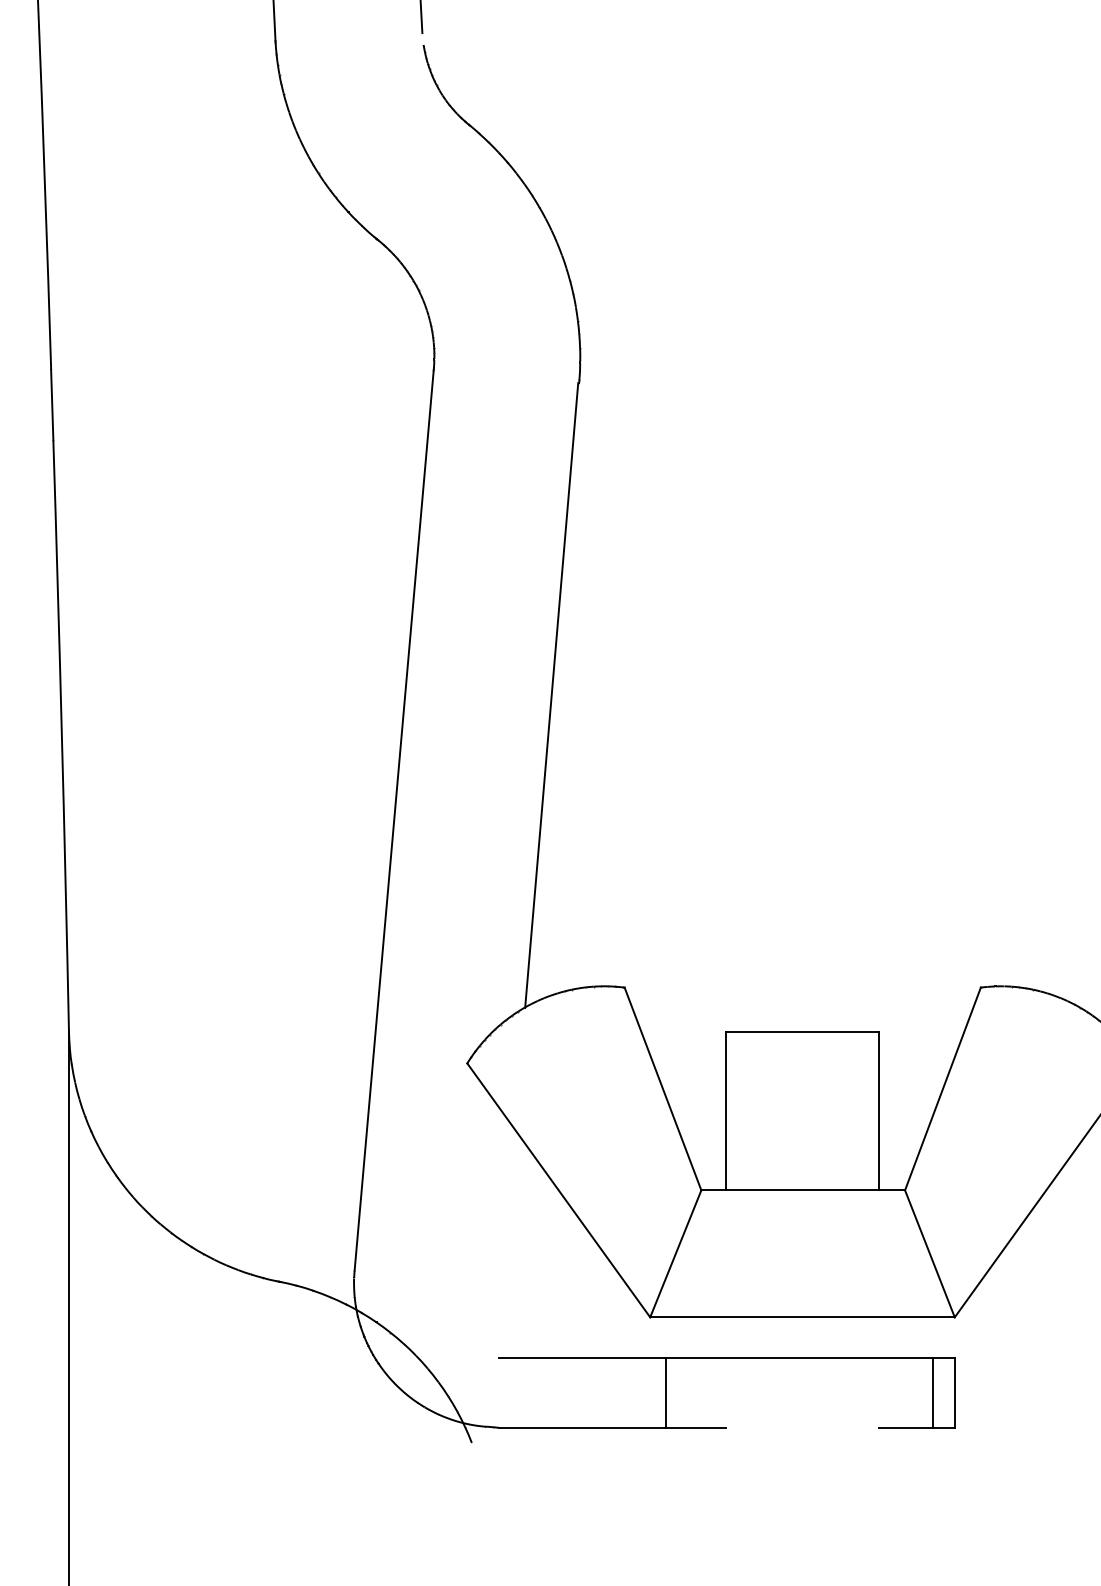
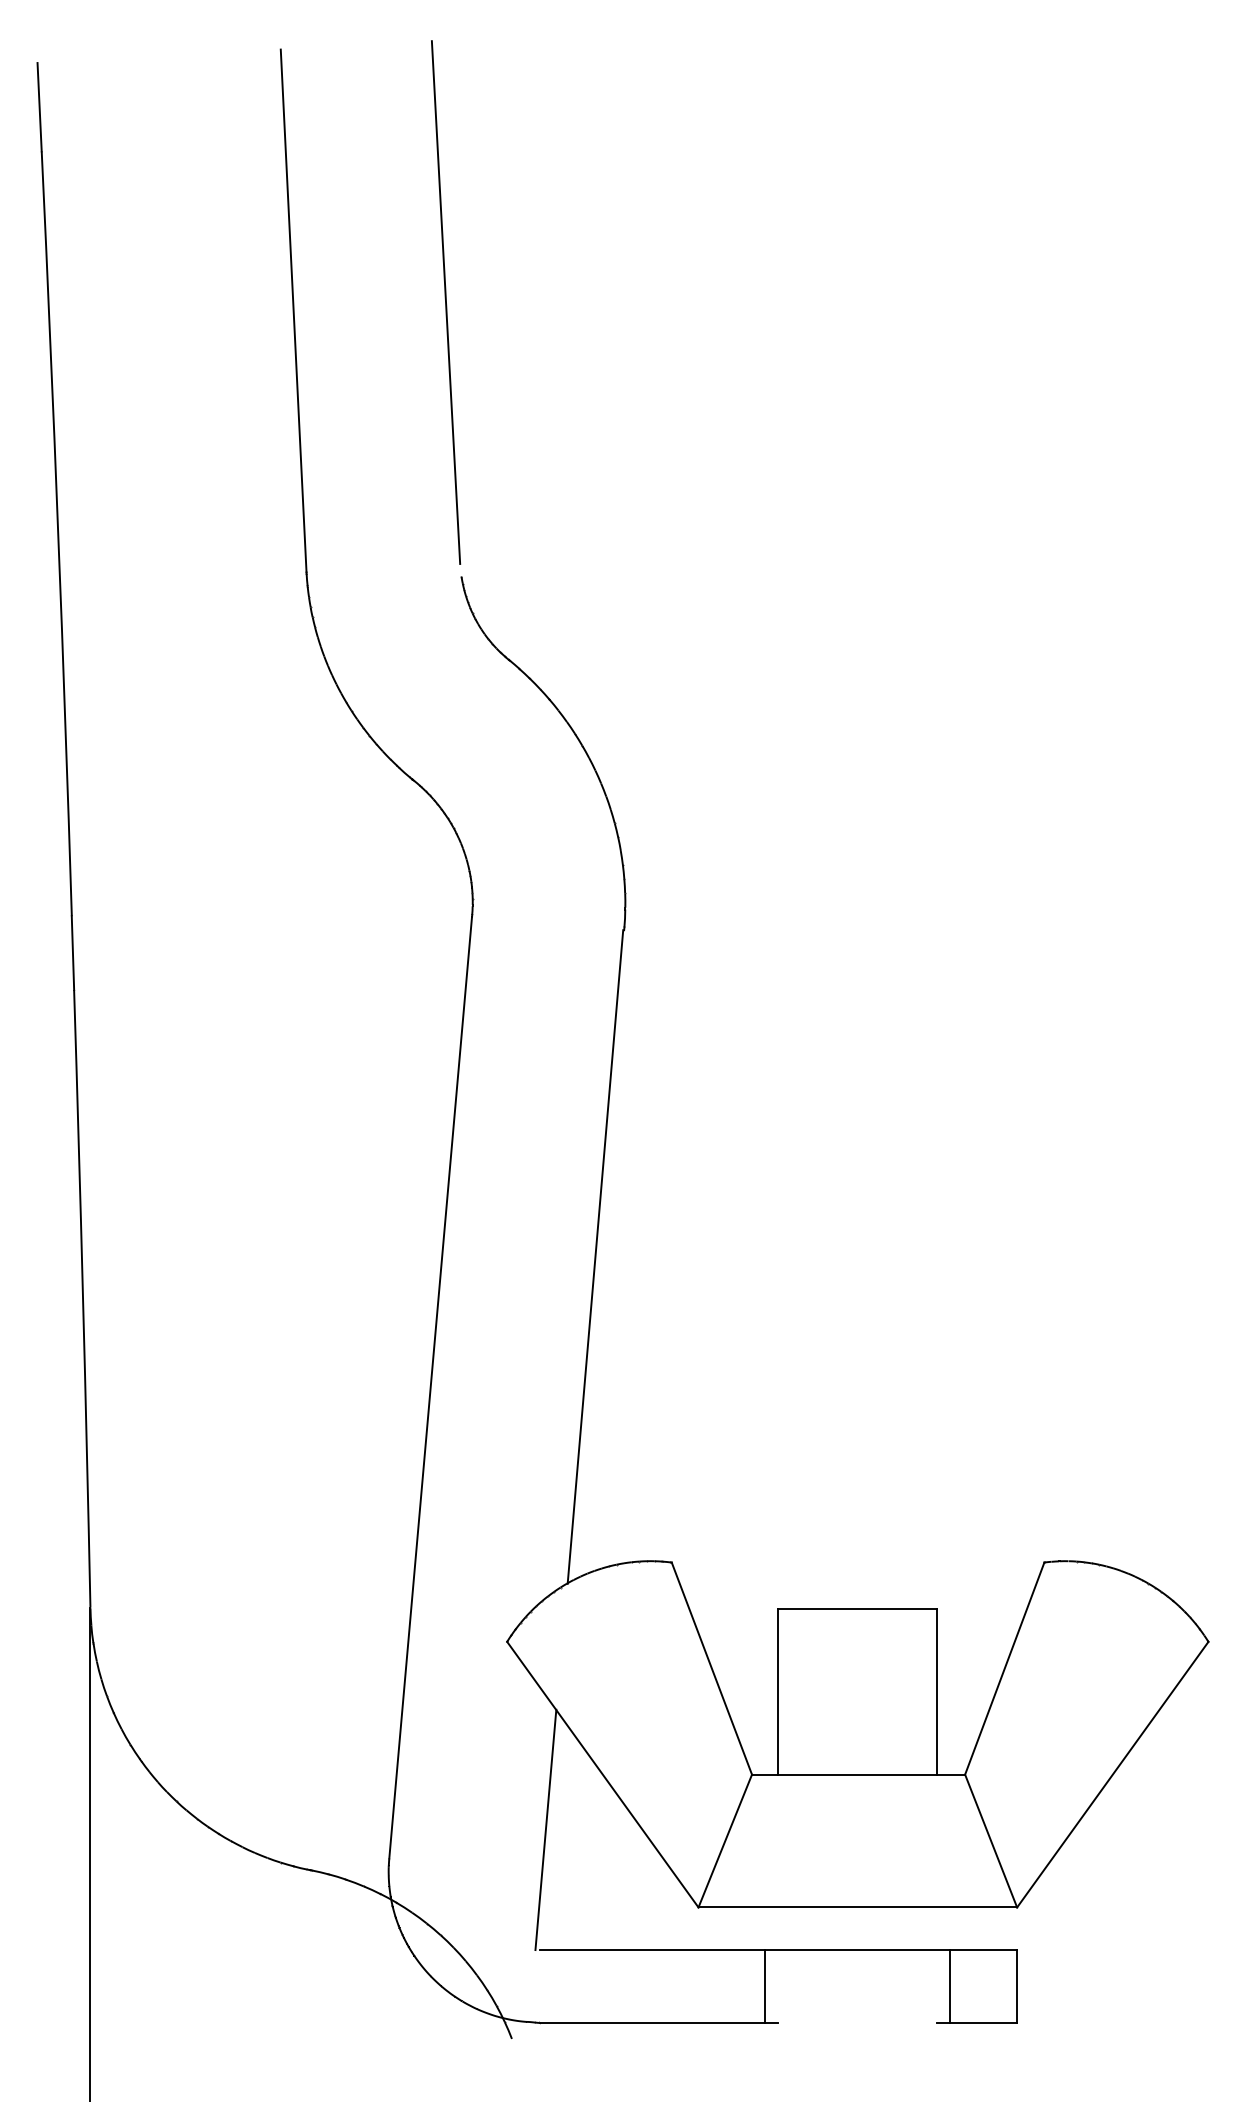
line: (503, 1242) -> (545, 1829), added
line: (666, 1392) -> (765, 1986), moved
line: (933, 1392) -> (950, 1986), moved

